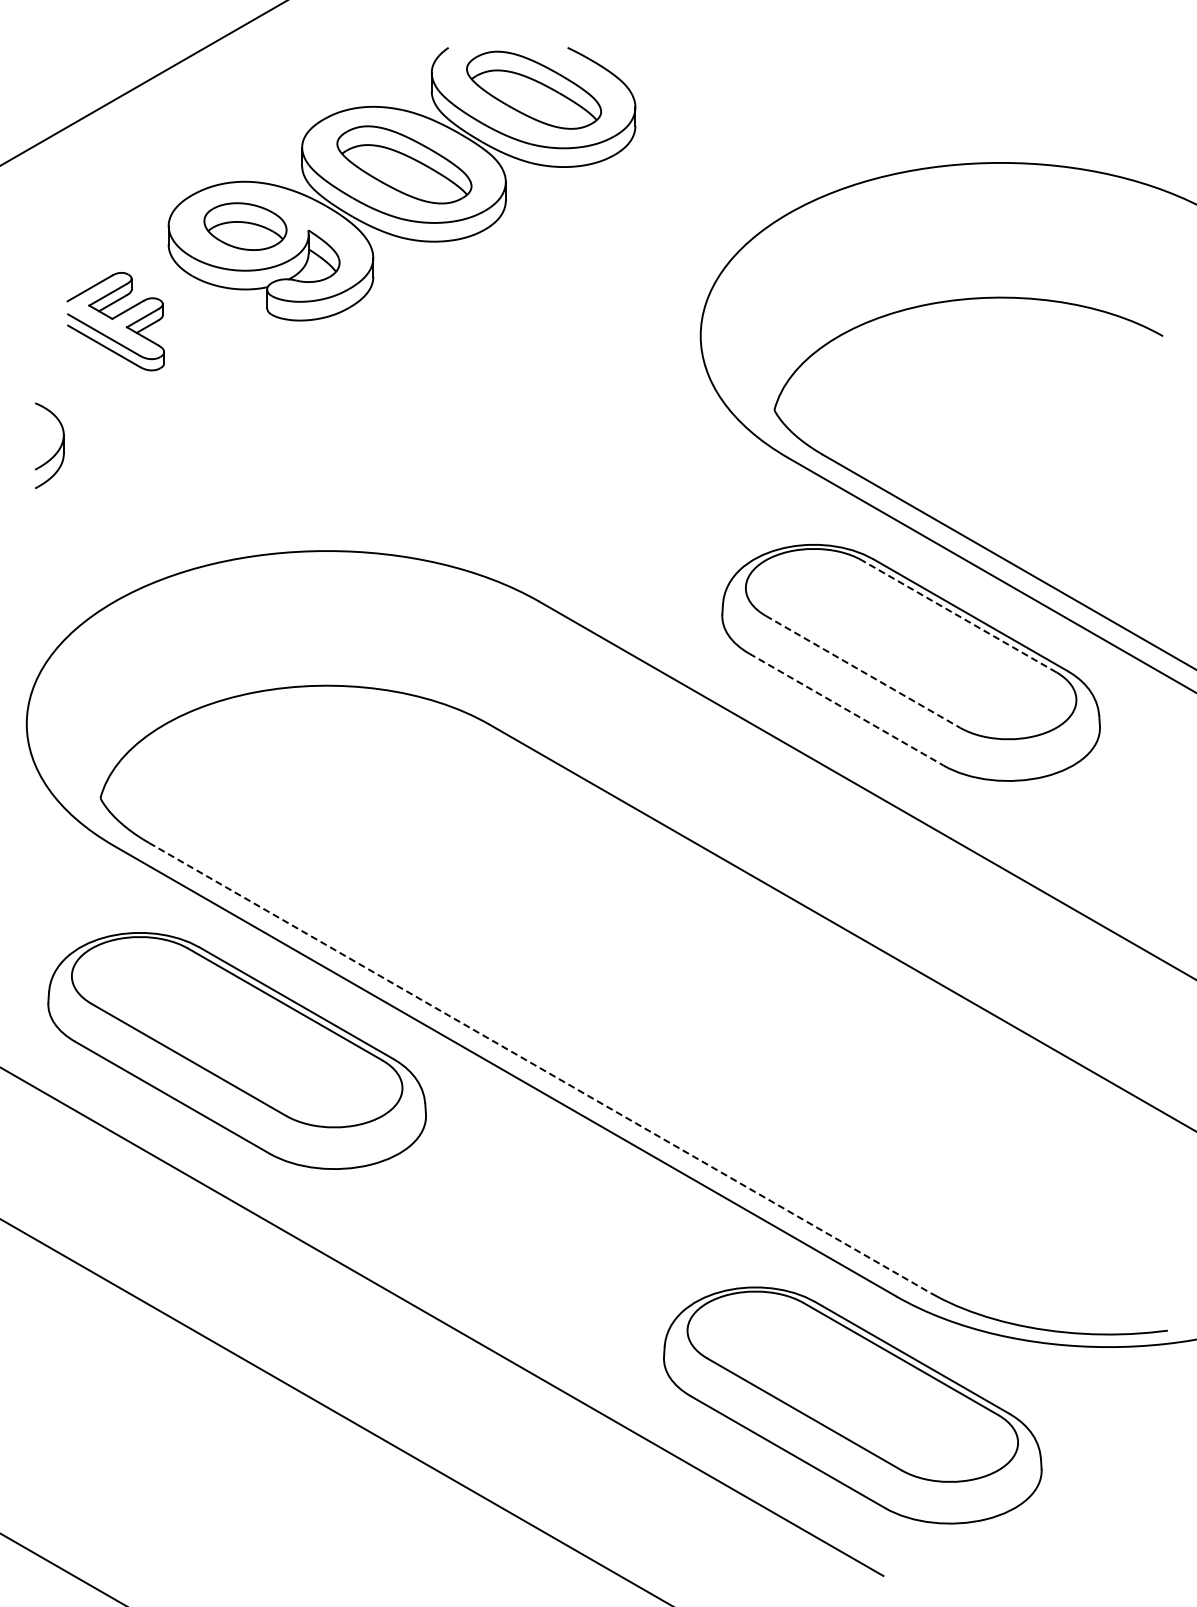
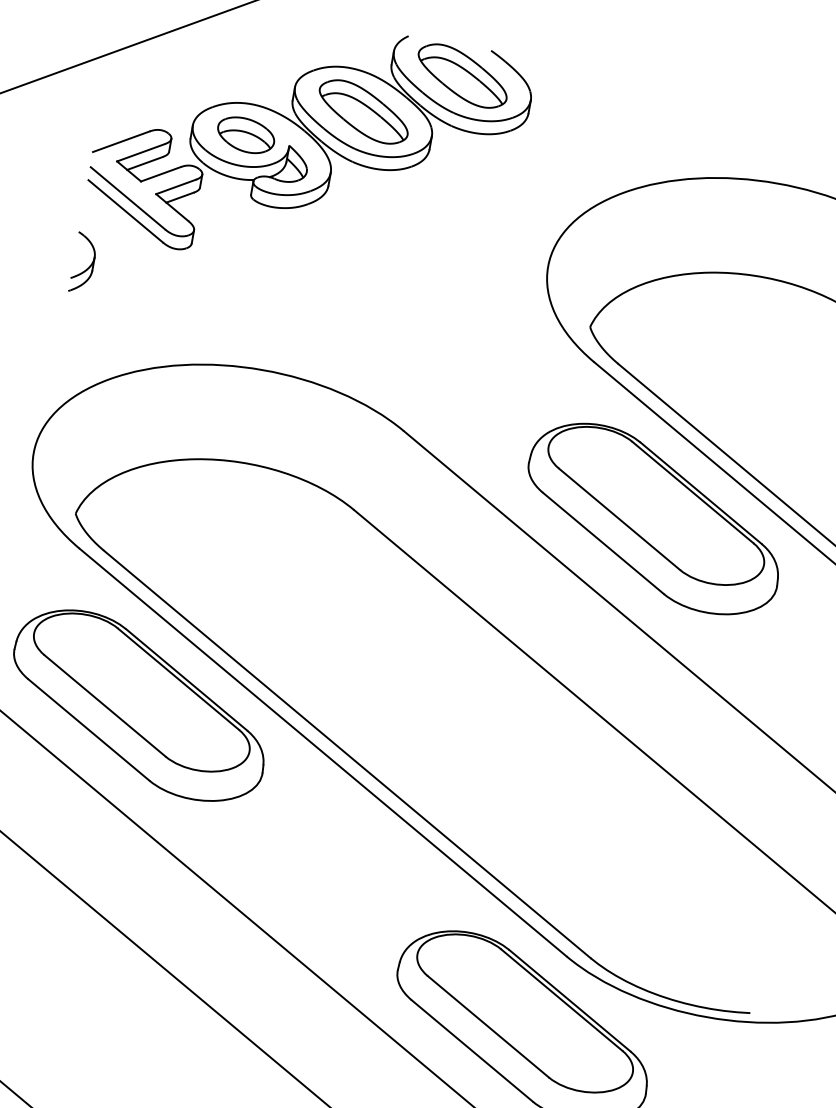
part: (115, 321) -> (144, 185), size x1.67
line: (958, 616) -> (692, 492), dashed -> solid
line: (863, 672) -> (619, 519), dashed -> solid
line: (846, 709) -> (603, 543), dashed -> solid
line: (540, 1068) -> (347, 754), dashed -> solid

